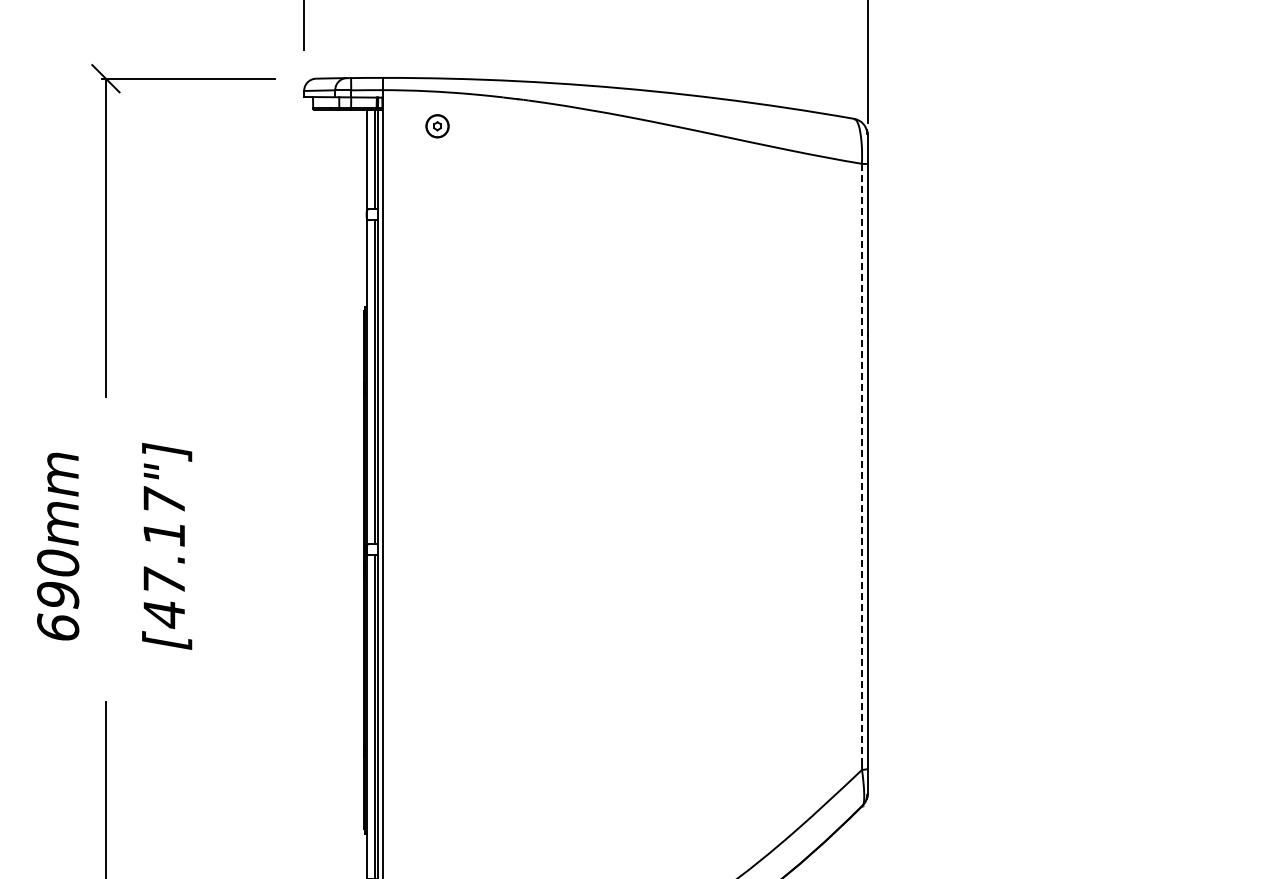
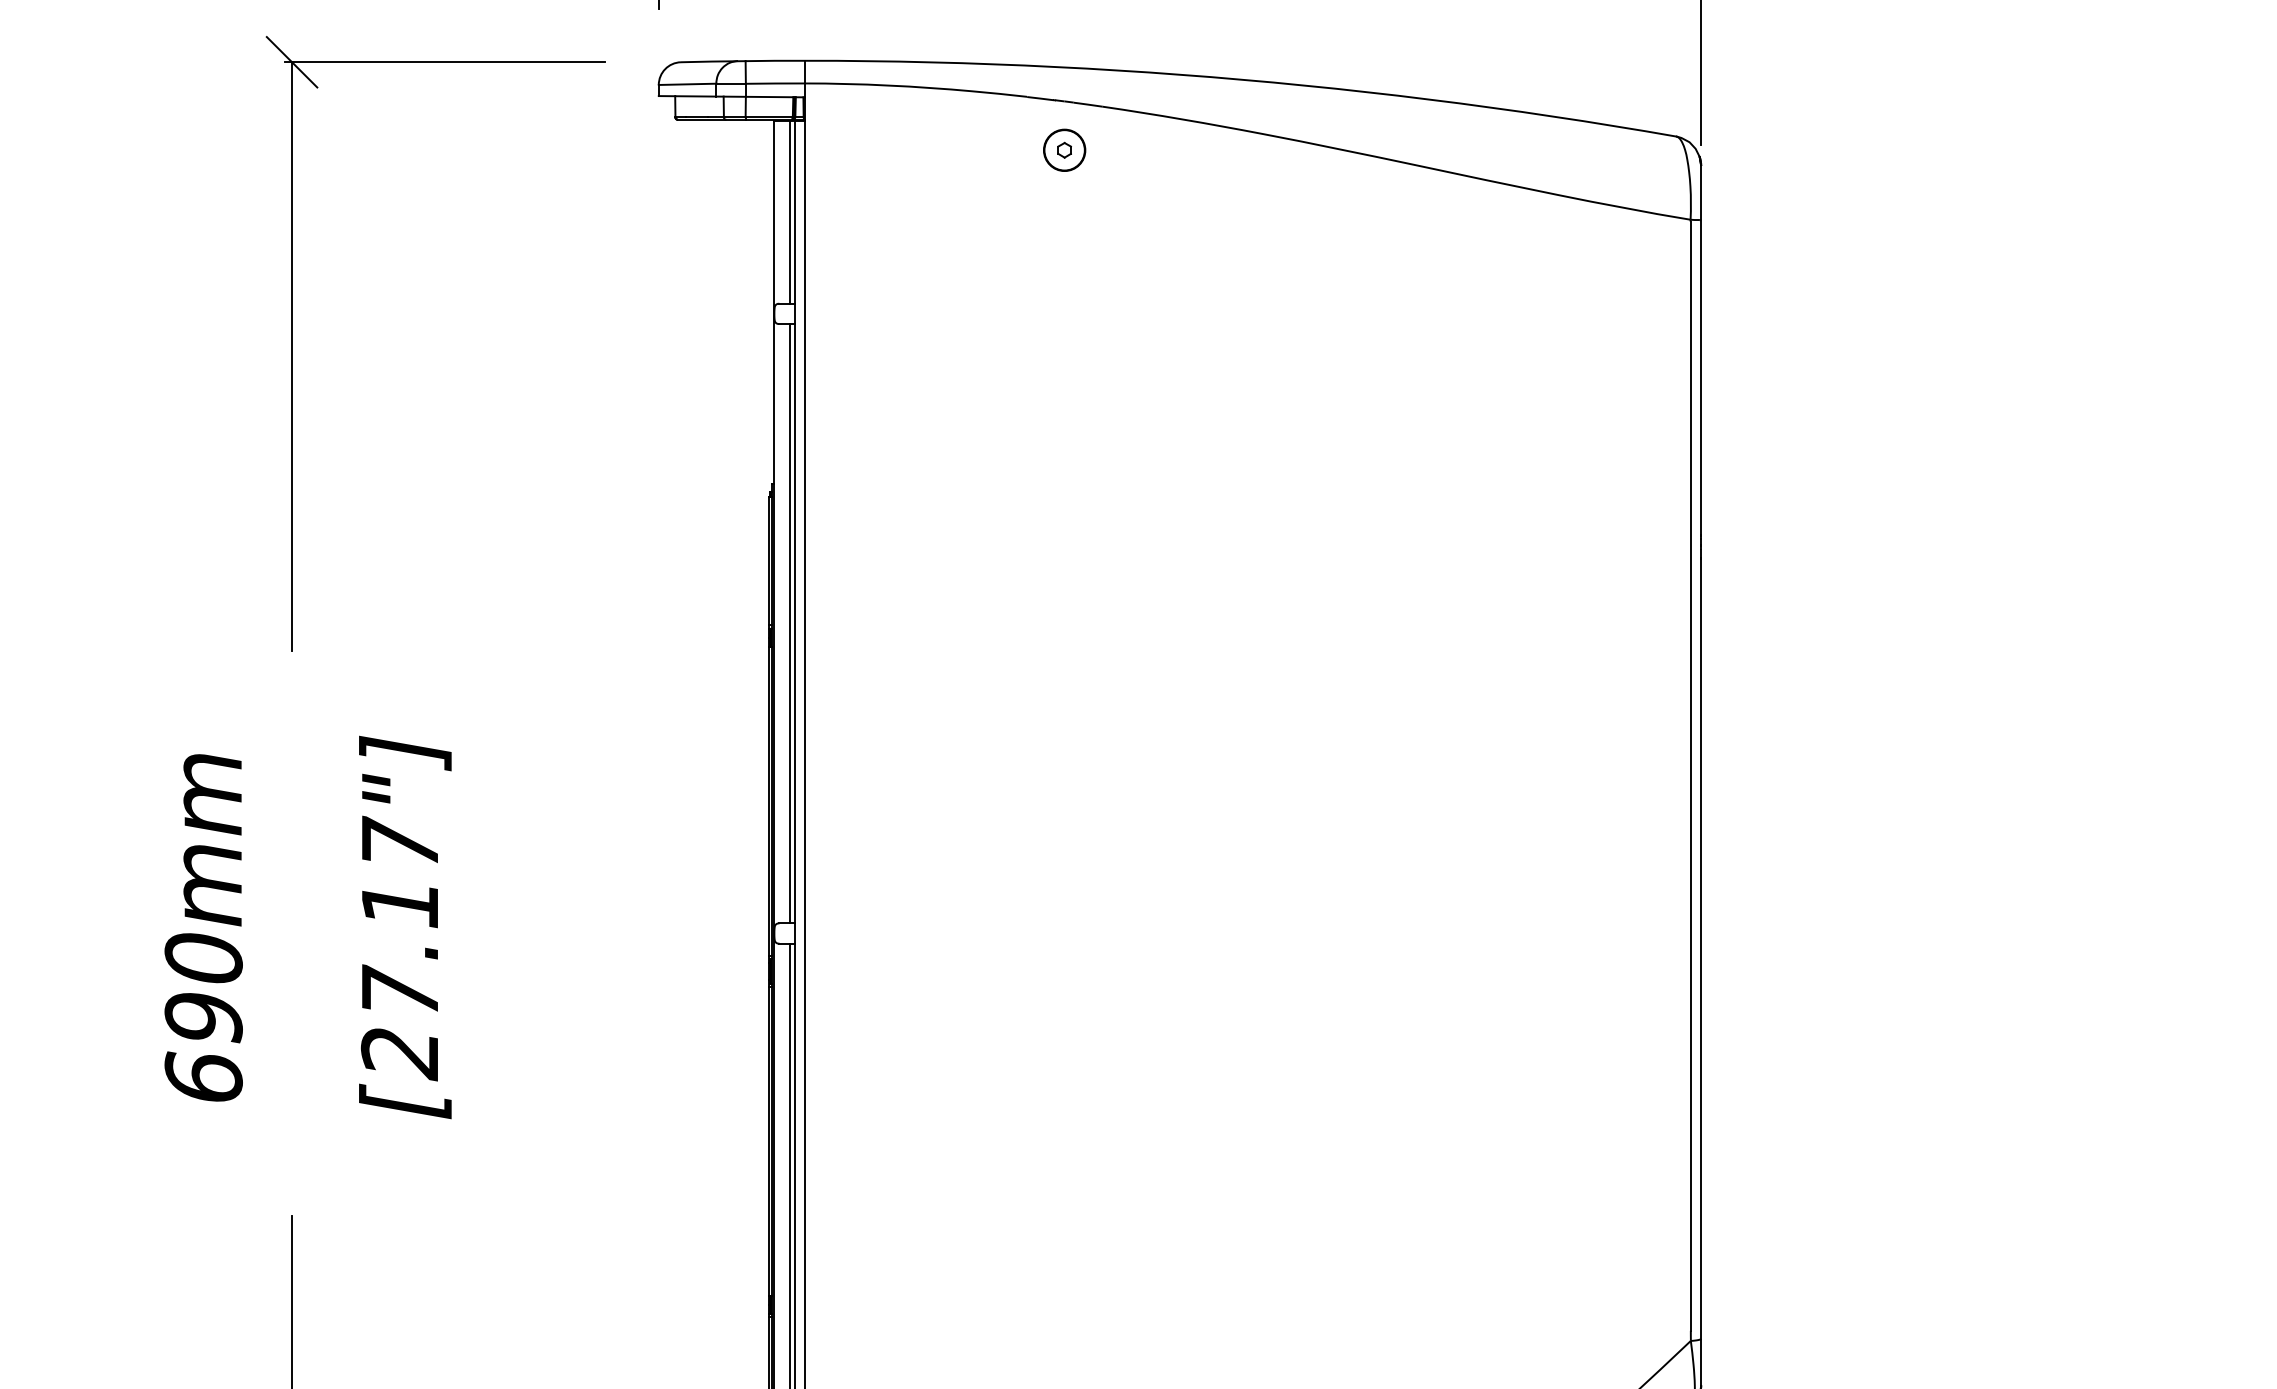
part: (437, 126) -> (1064, 150), moved
line: (861, 464) -> (1689, 775), dashed -> solid
text: (163, 615) -> (398, 1055), [47.17"] -> [27.17"]

